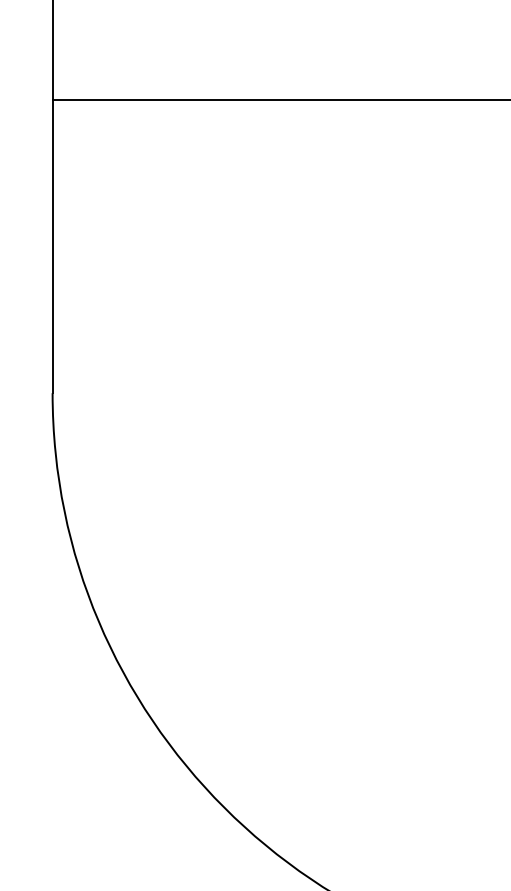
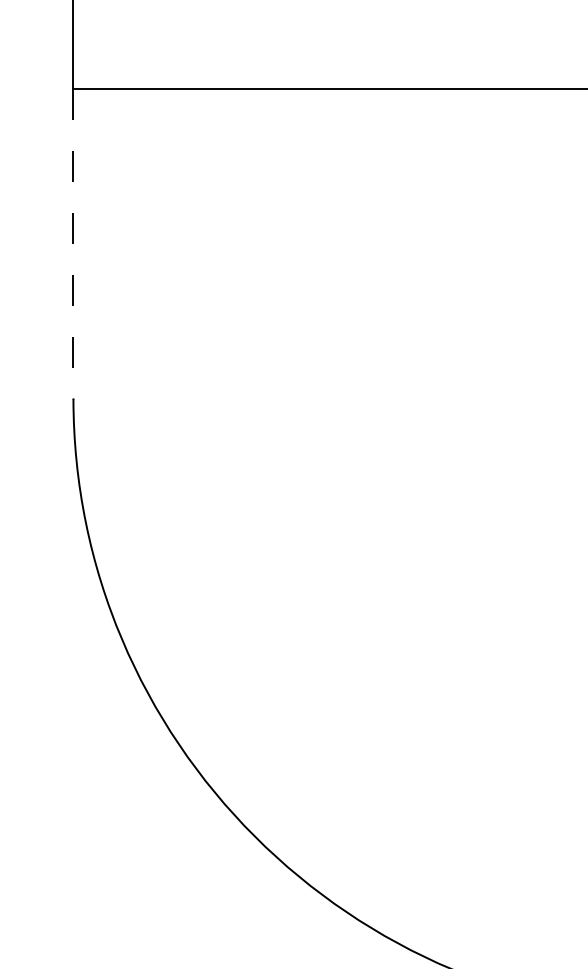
line: (52, 246) -> (73, 243), solid -> dashed

